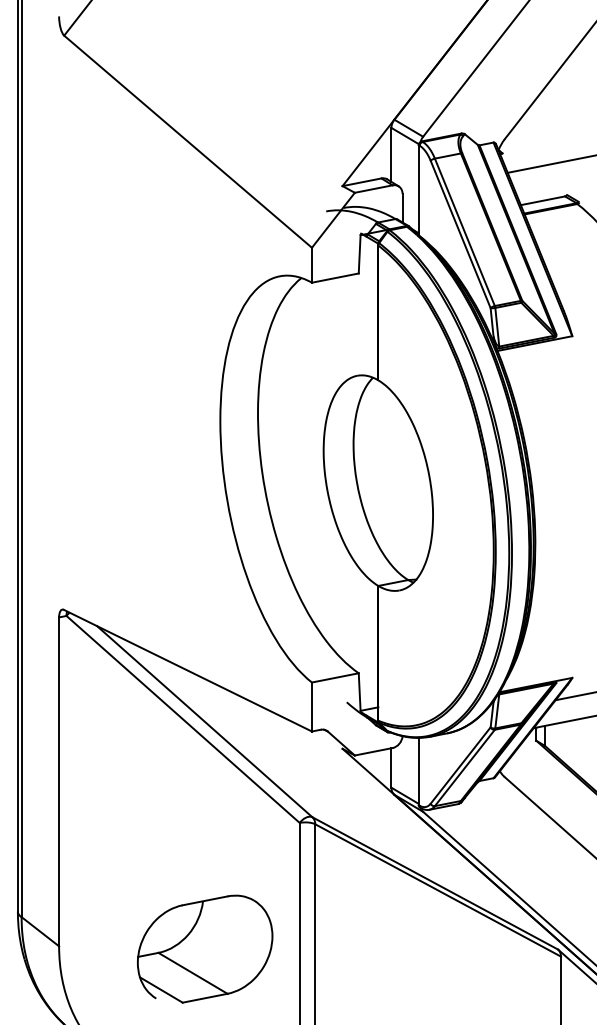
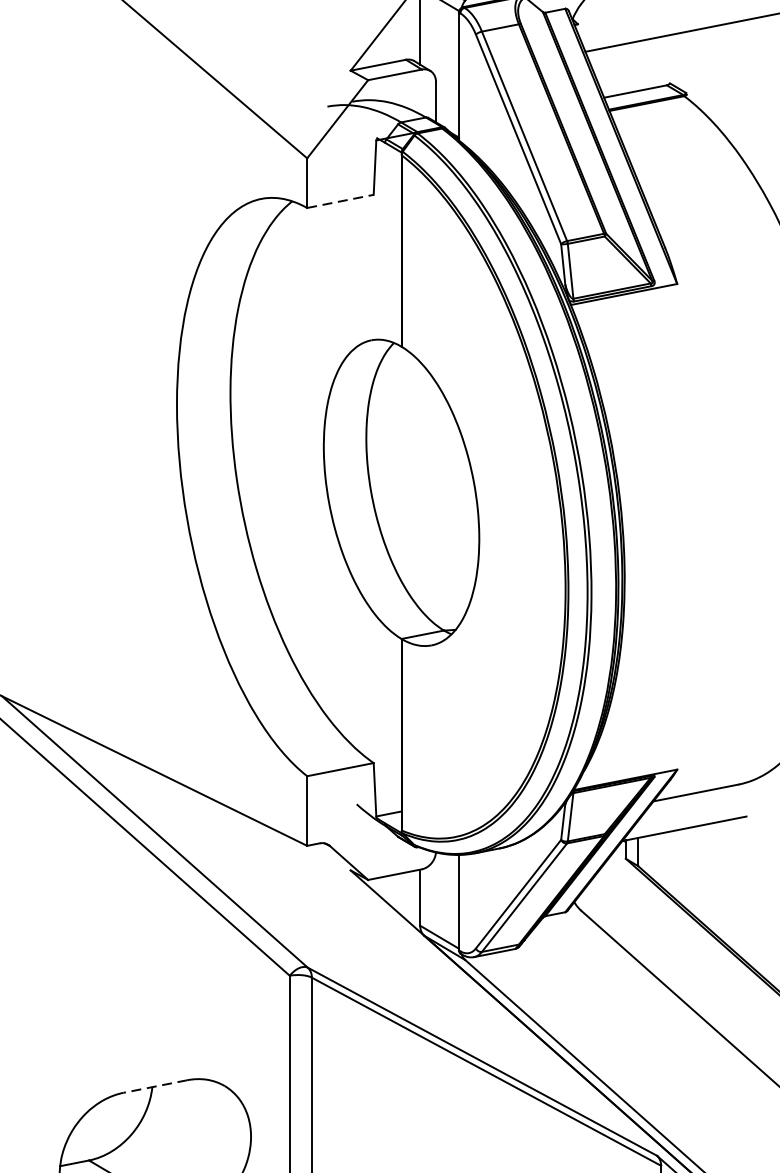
line: (335, 278) -> (340, 201), solid -> dashed
line: (205, 900) -> (155, 1086), solid -> dashed

